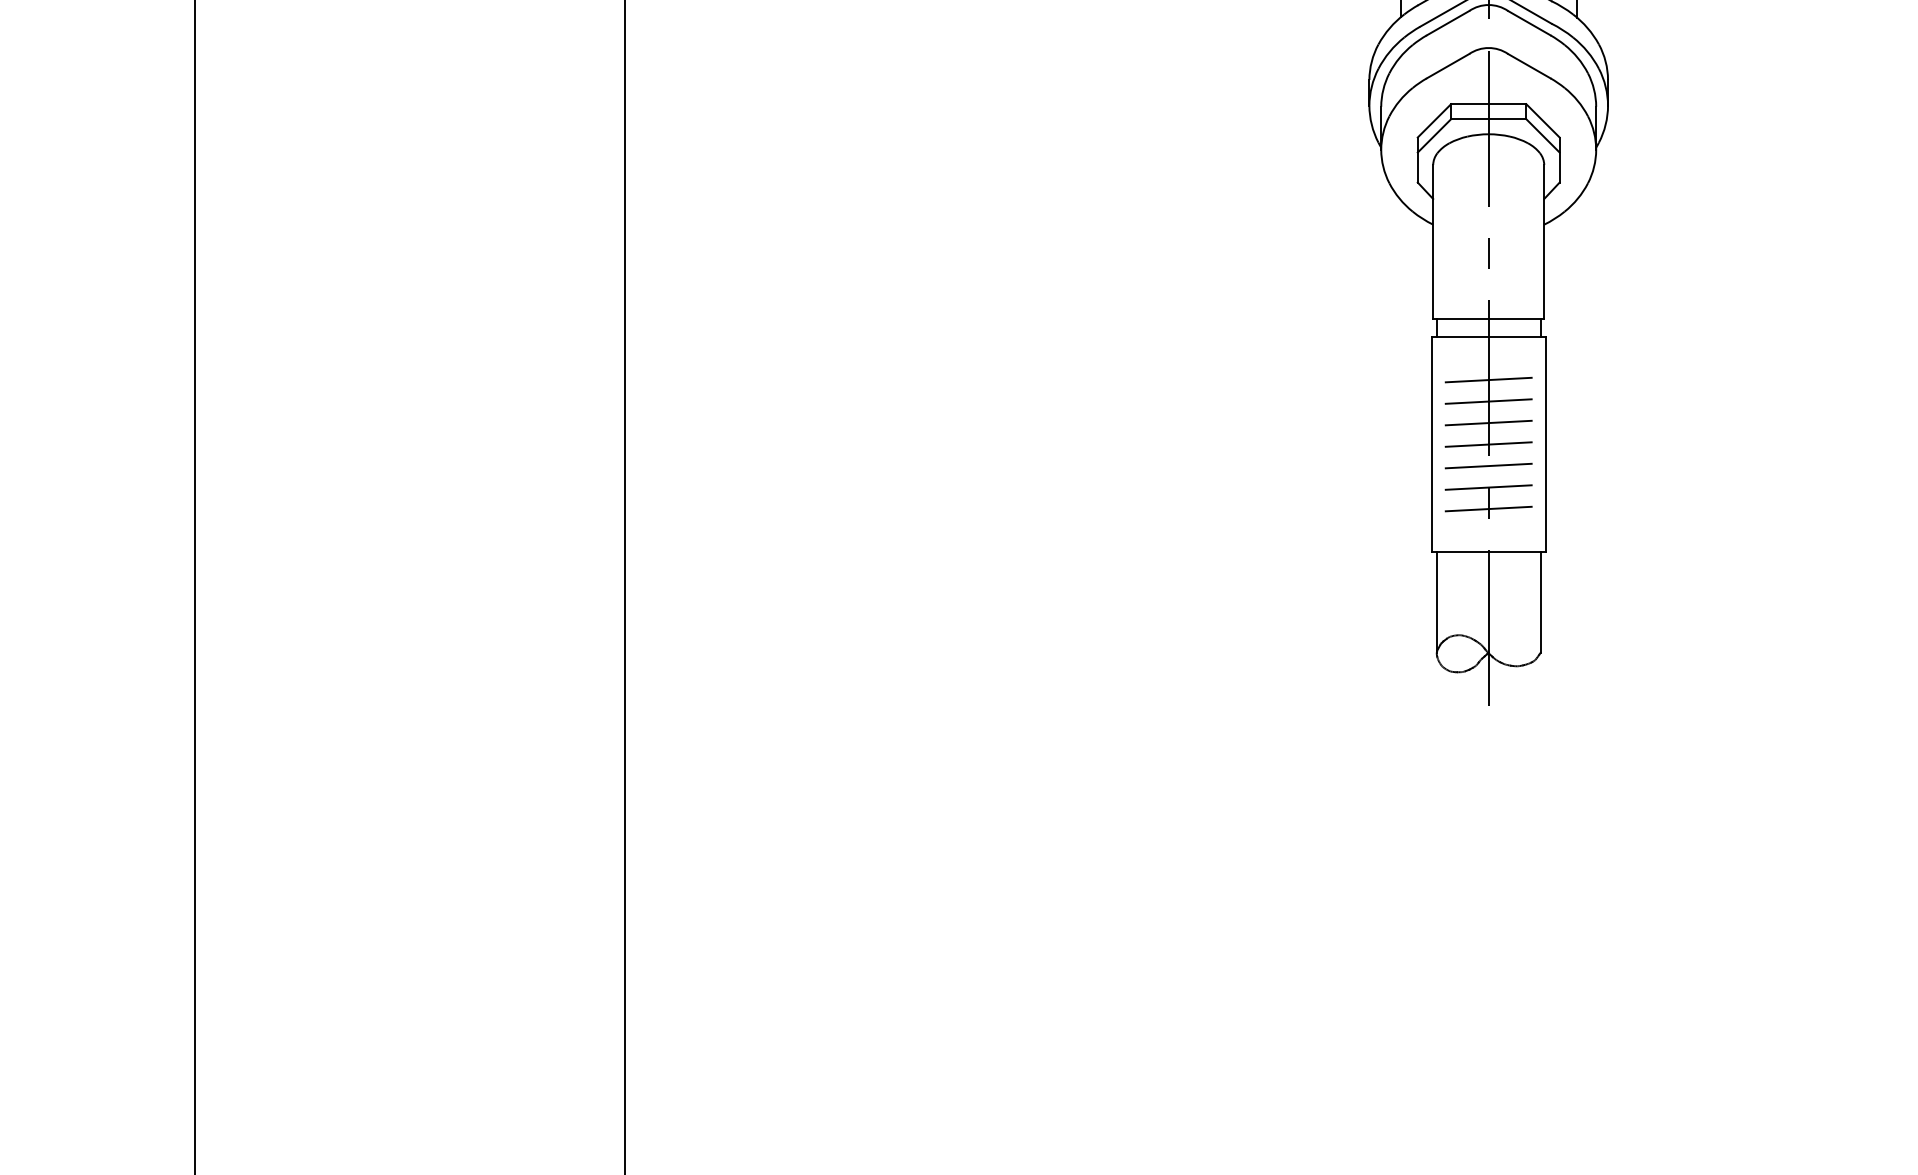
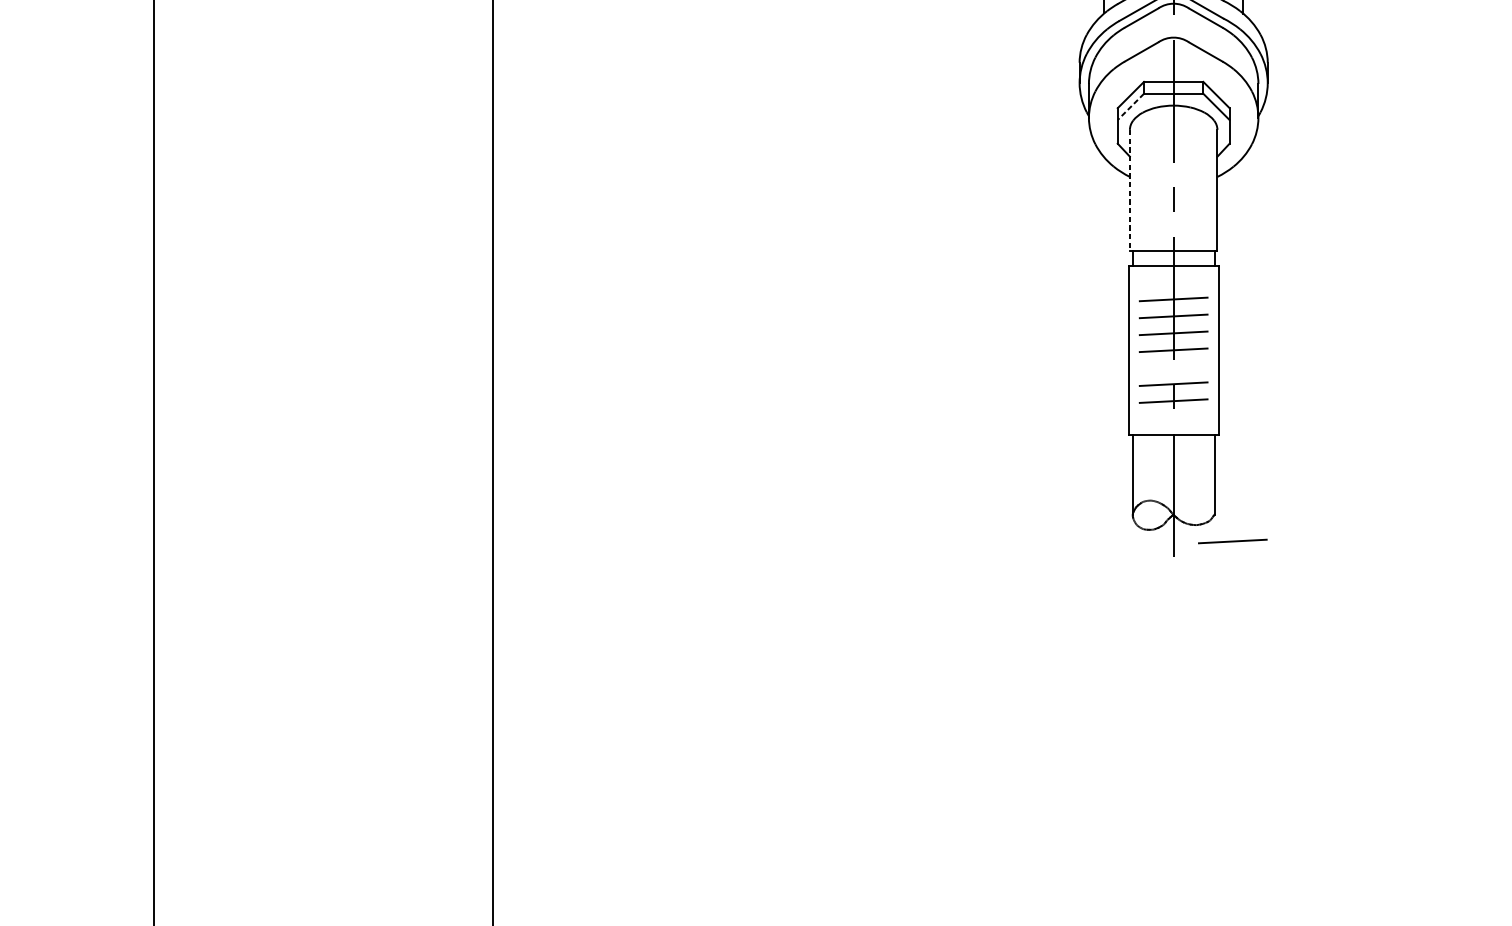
line: (1434, 135) -> (1130, 106), solid -> dashed
line: (1433, 242) -> (1130, 190), solid -> dashed
line: (1488, 465) -> (1232, 541), moved

